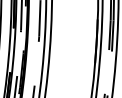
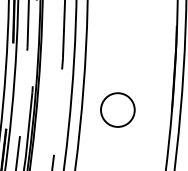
circle: (66, 62) -> (116, 109), added

